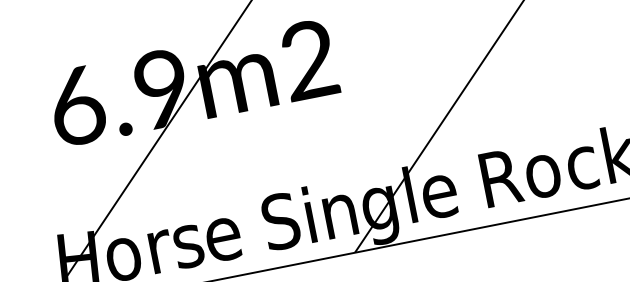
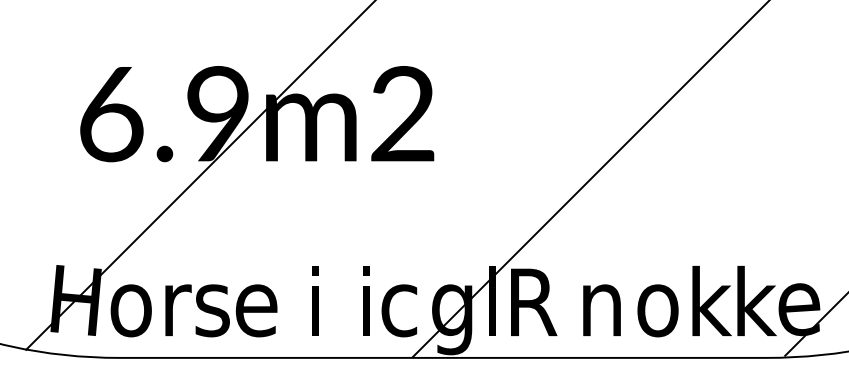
text: (583, 160) -> (710, 301), c -> k
text: (501, 177) -> (606, 302), R -> n
text: (442, 189) -> (532, 302), e -> R
text: (339, 216) -> (401, 310), n -> c
text: (281, 220) -> (330, 301), S -> i

